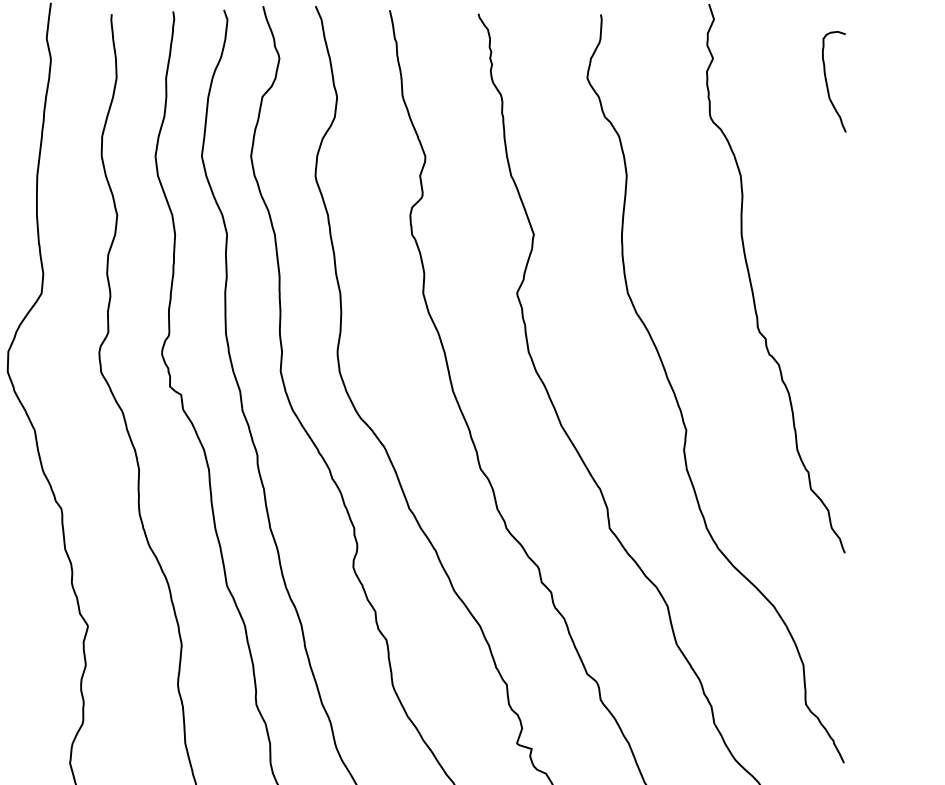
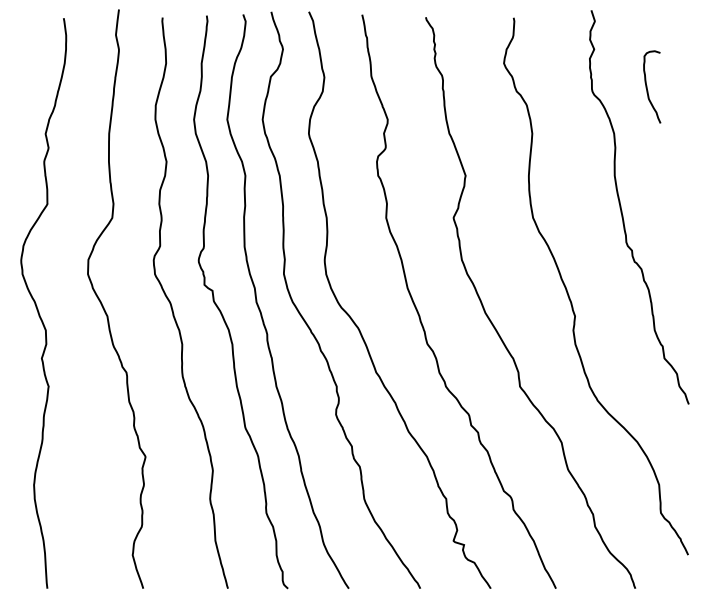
curve: (827, 80) -> (647, 86), moved

